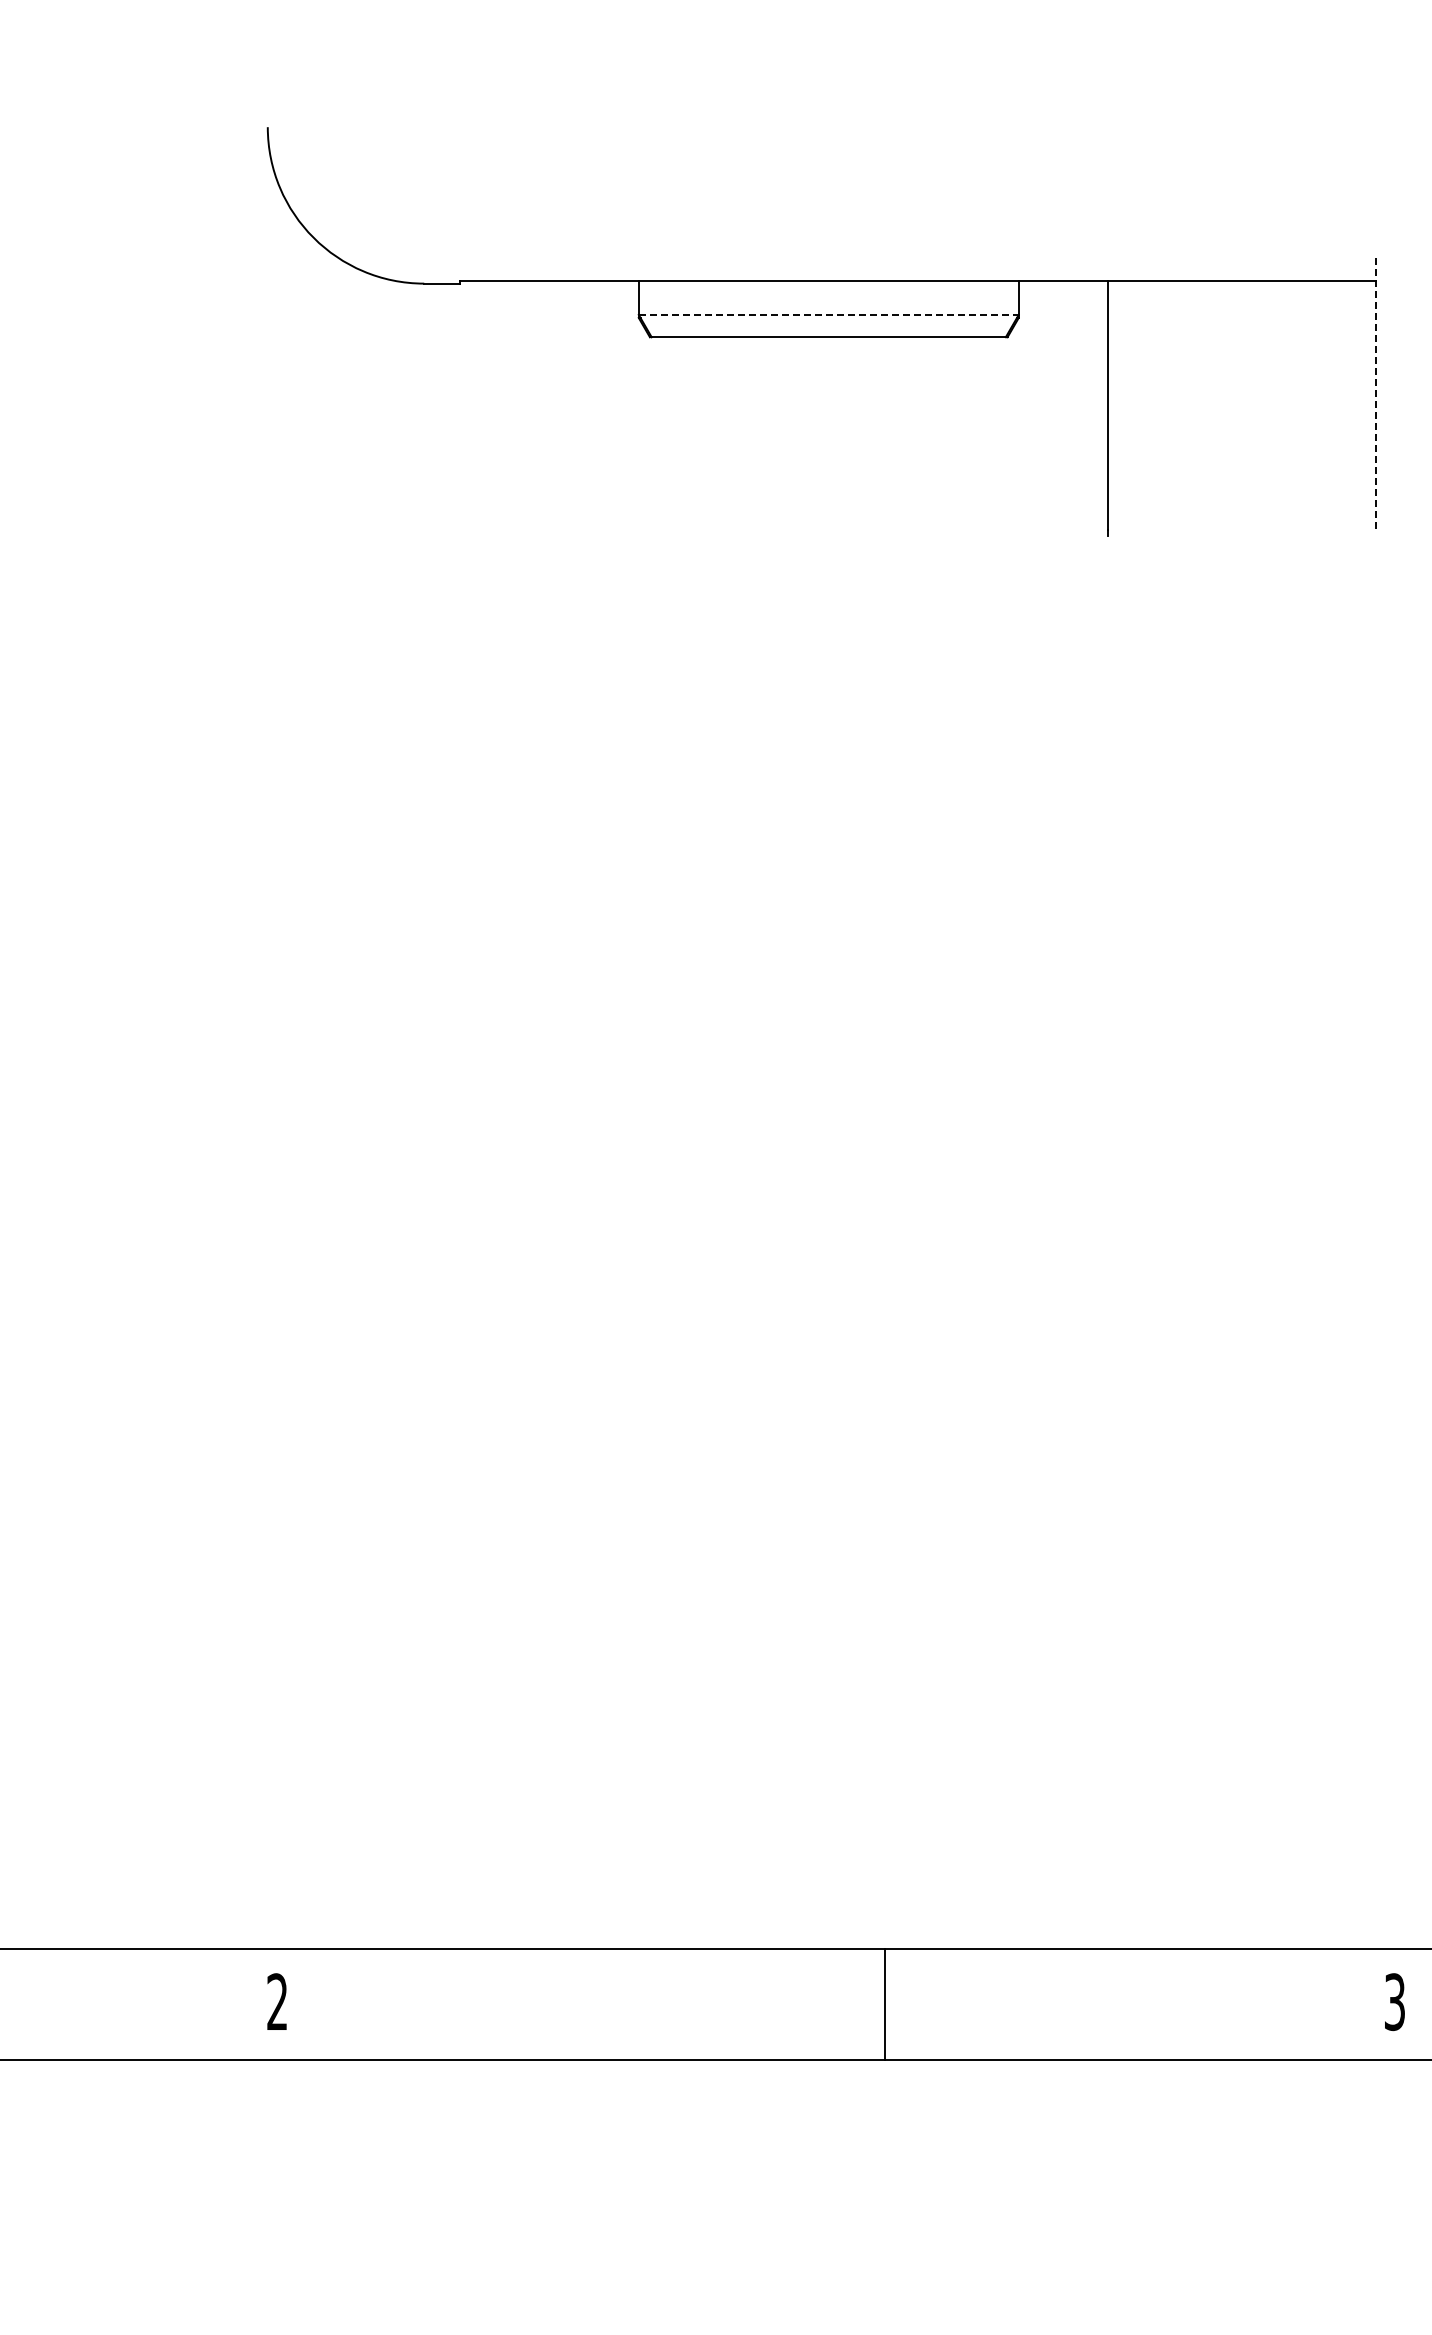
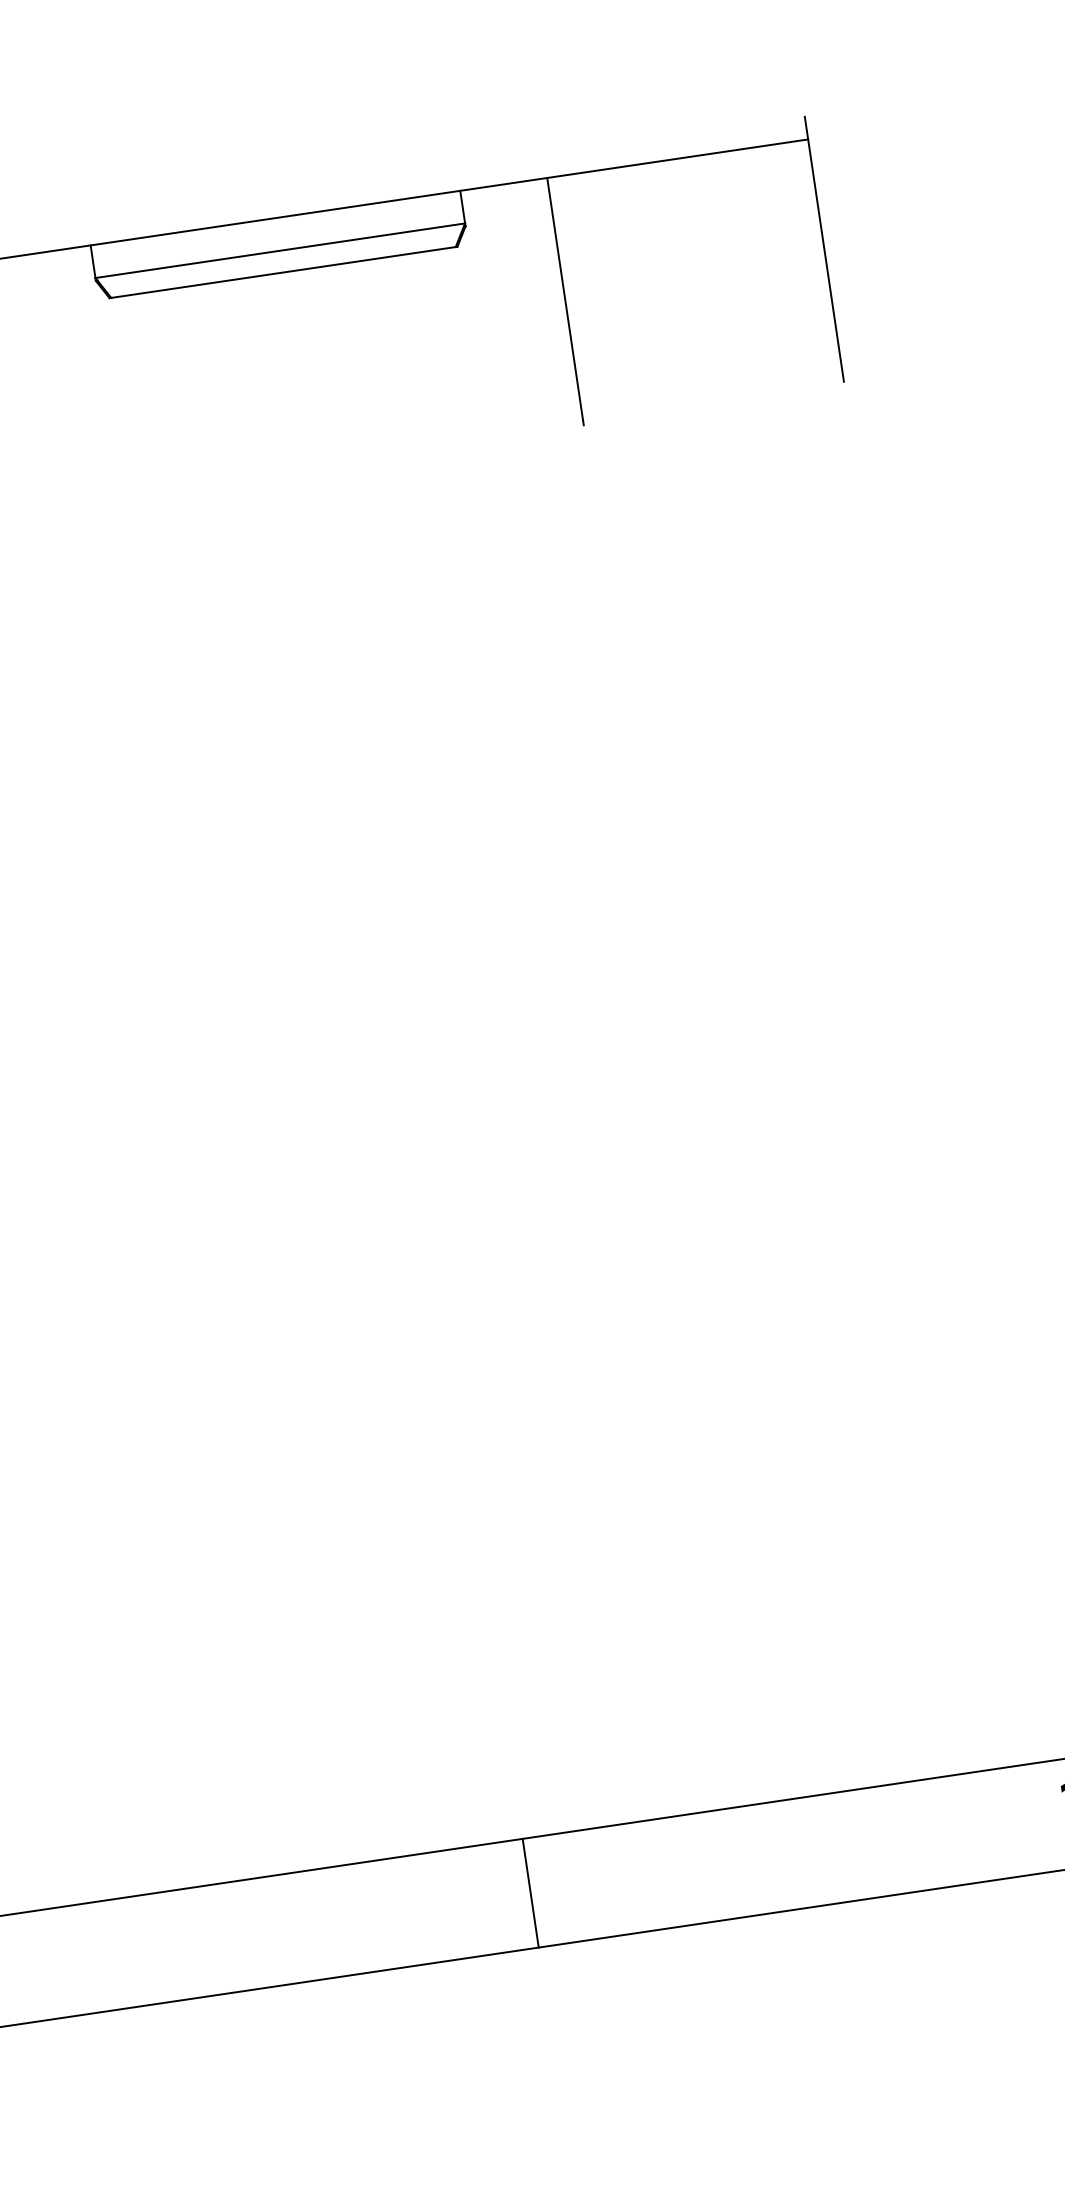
line: (828, 314) -> (279, 250), dashed -> solid
line: (1376, 394) -> (824, 249), dashed -> solid
line: (884, 2004) -> (530, 1893), moved

